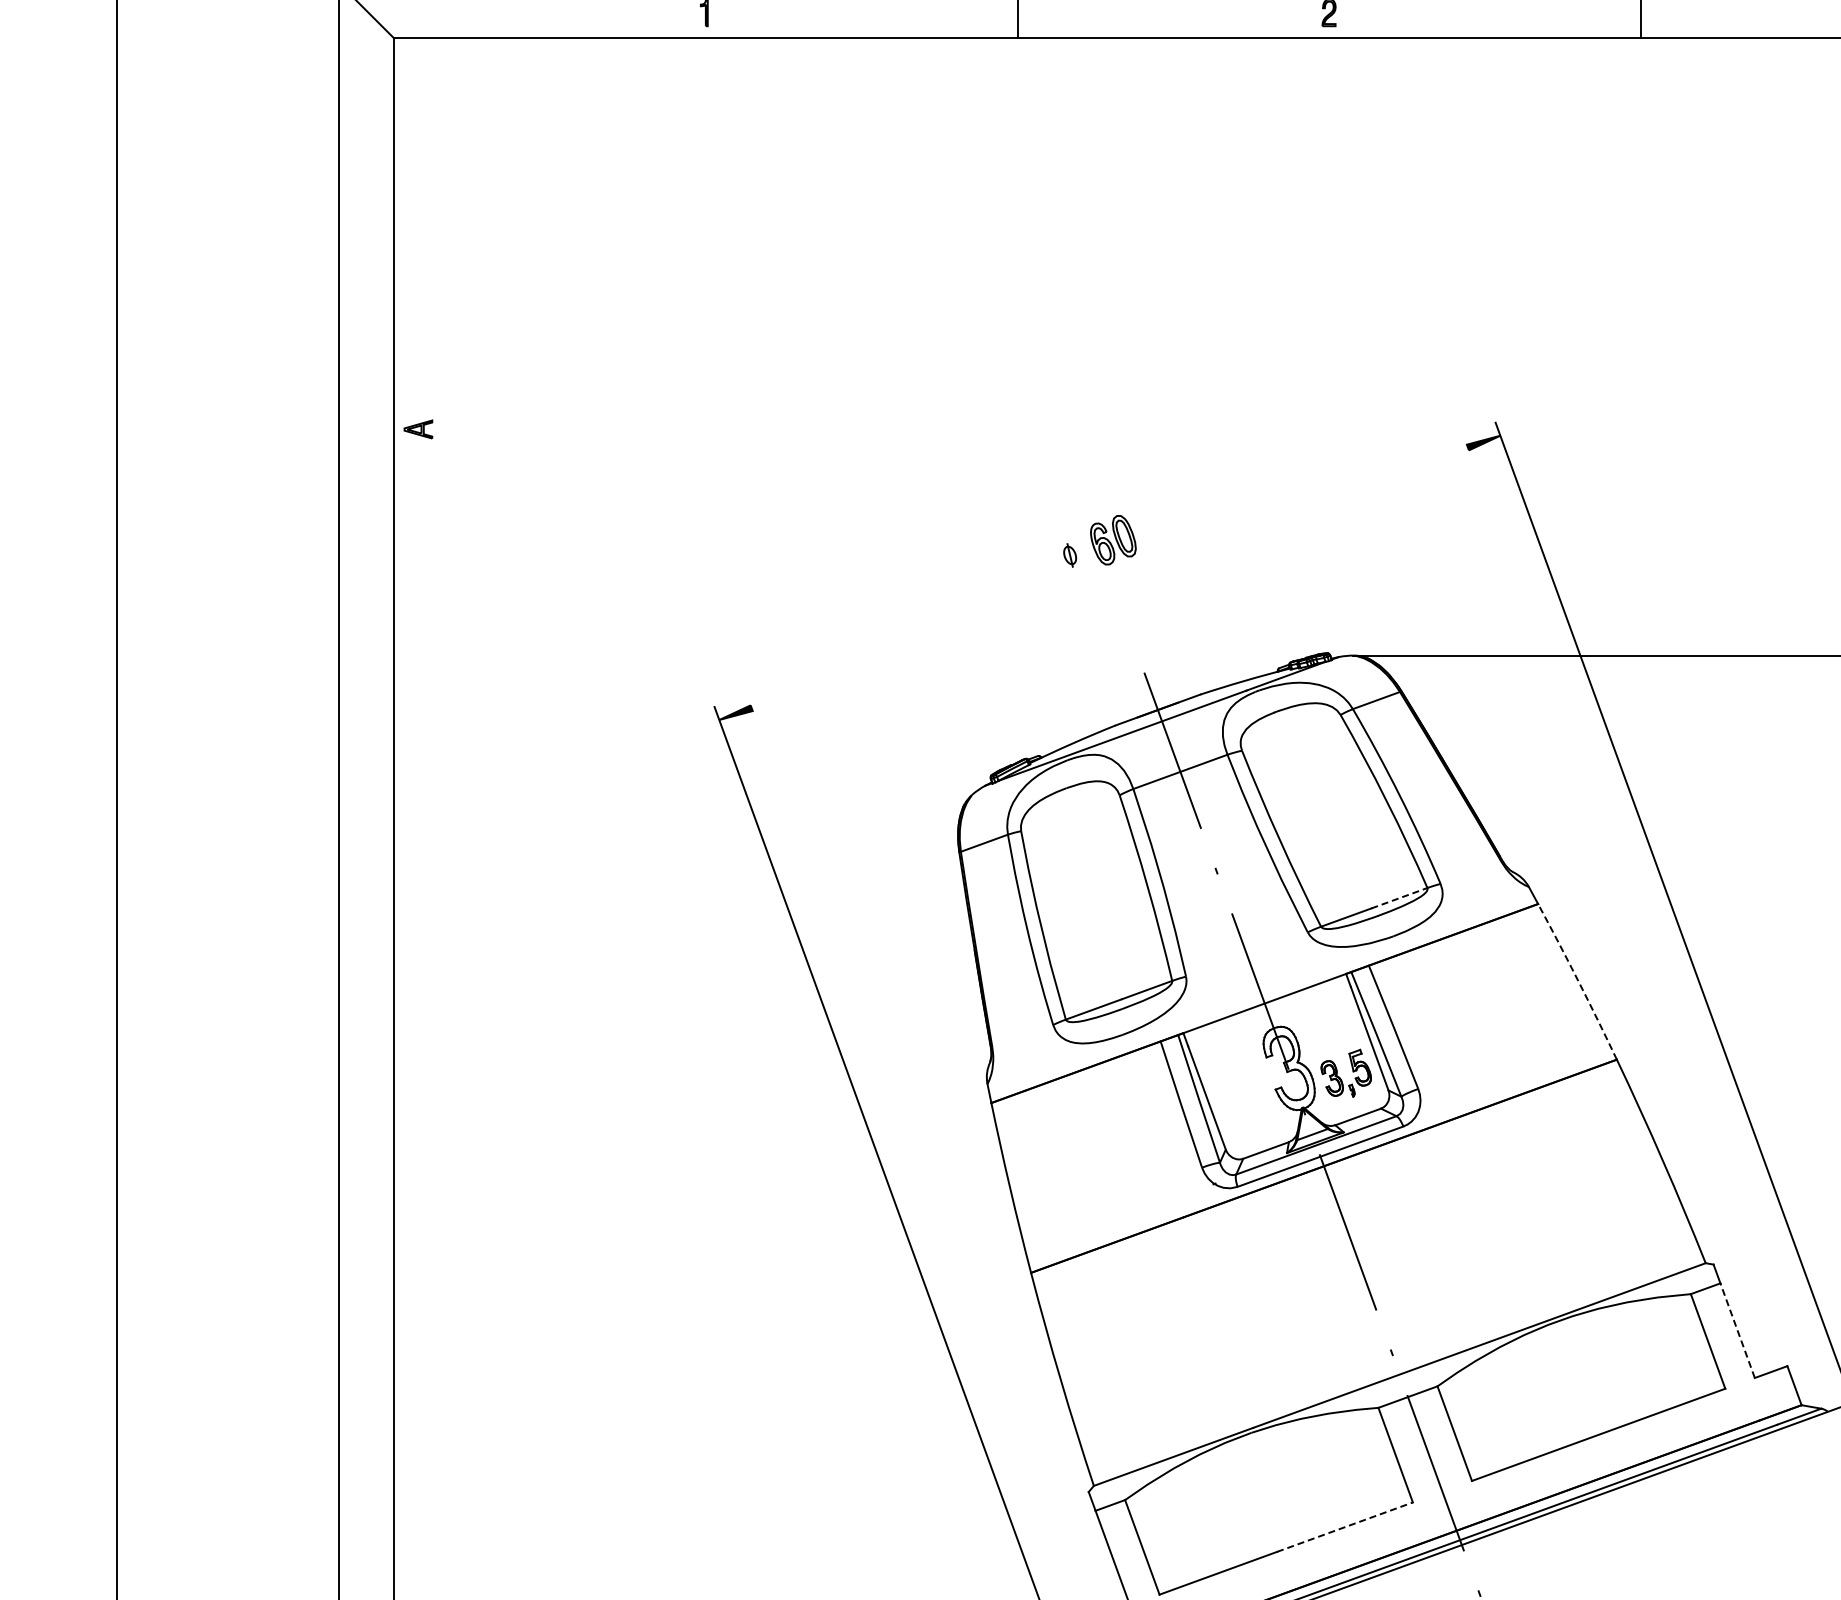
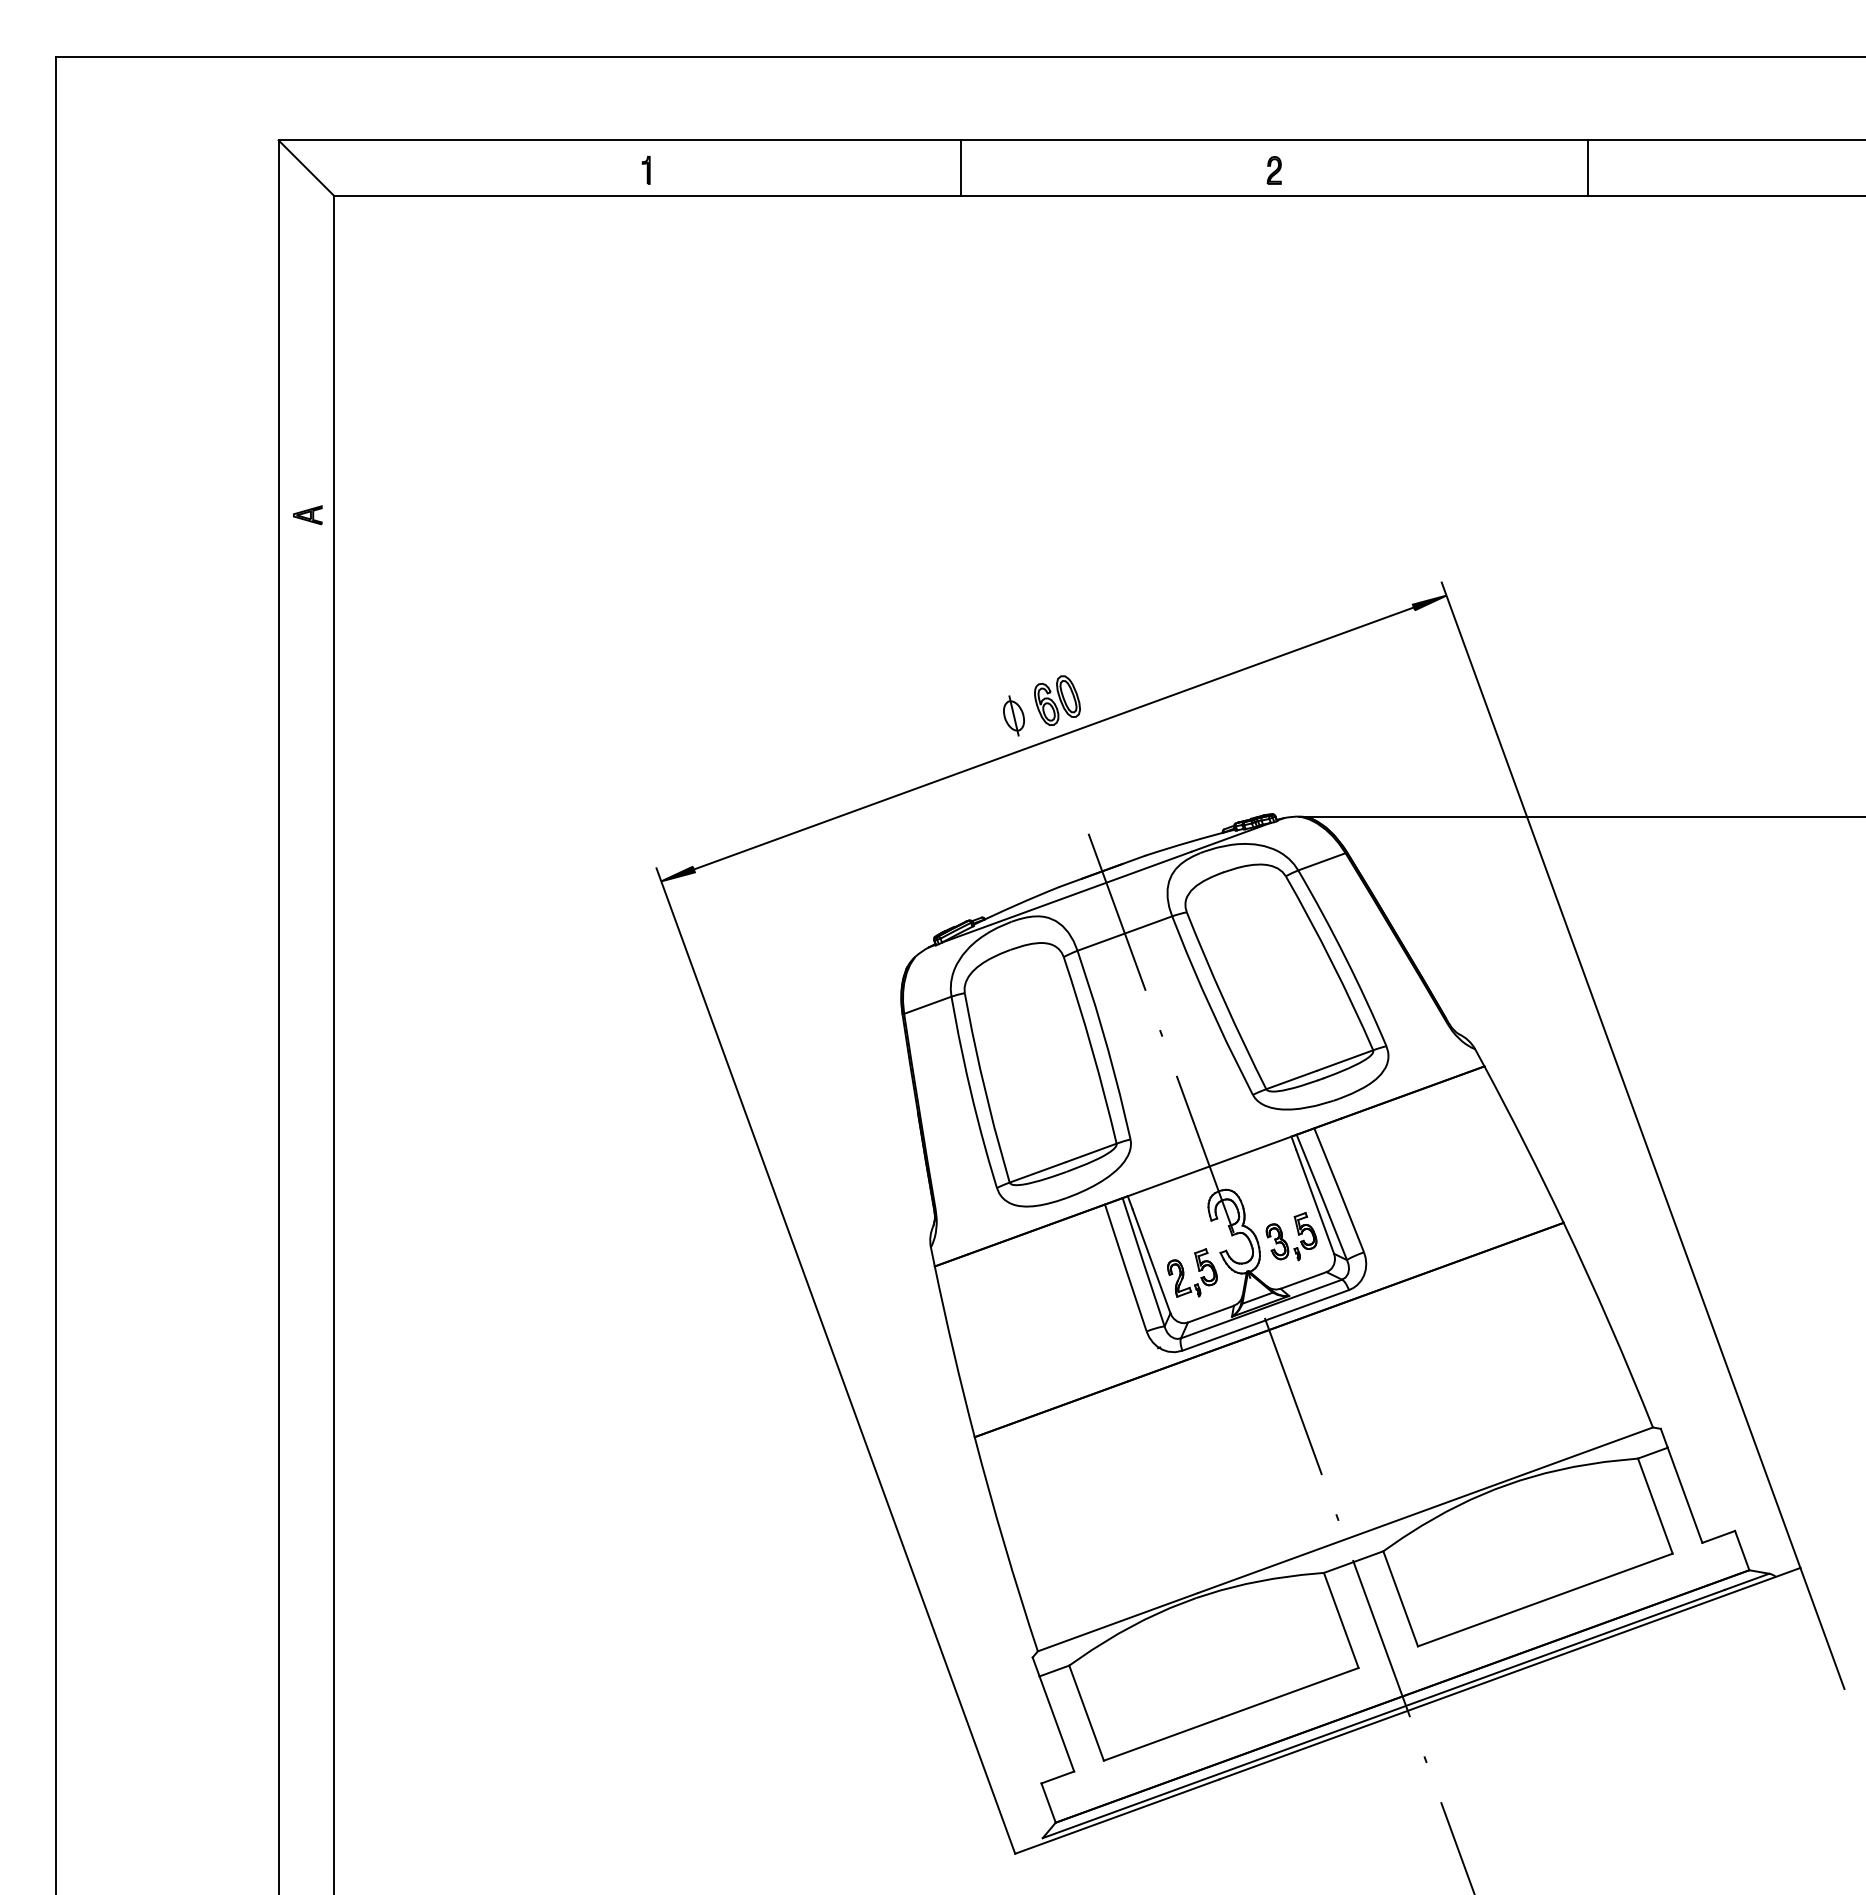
part: (418, 429) -> (307, 515), moved
part: (1069, 554) -> (1013, 715), size x1.67
line: (1109, 577) -> (1053, 738), added
line: (1399, 898) -> (1345, 1060), dashed -> solid
arc: (1578, 981) -> (1525, 1144), dashed -> solid
part: (1253, 1108) -> (1198, 1271), added
line: (1738, 1330) -> (1685, 1495), dashed -> solid
line: (1345, 1526) -> (1290, 1692), dashed -> solid

